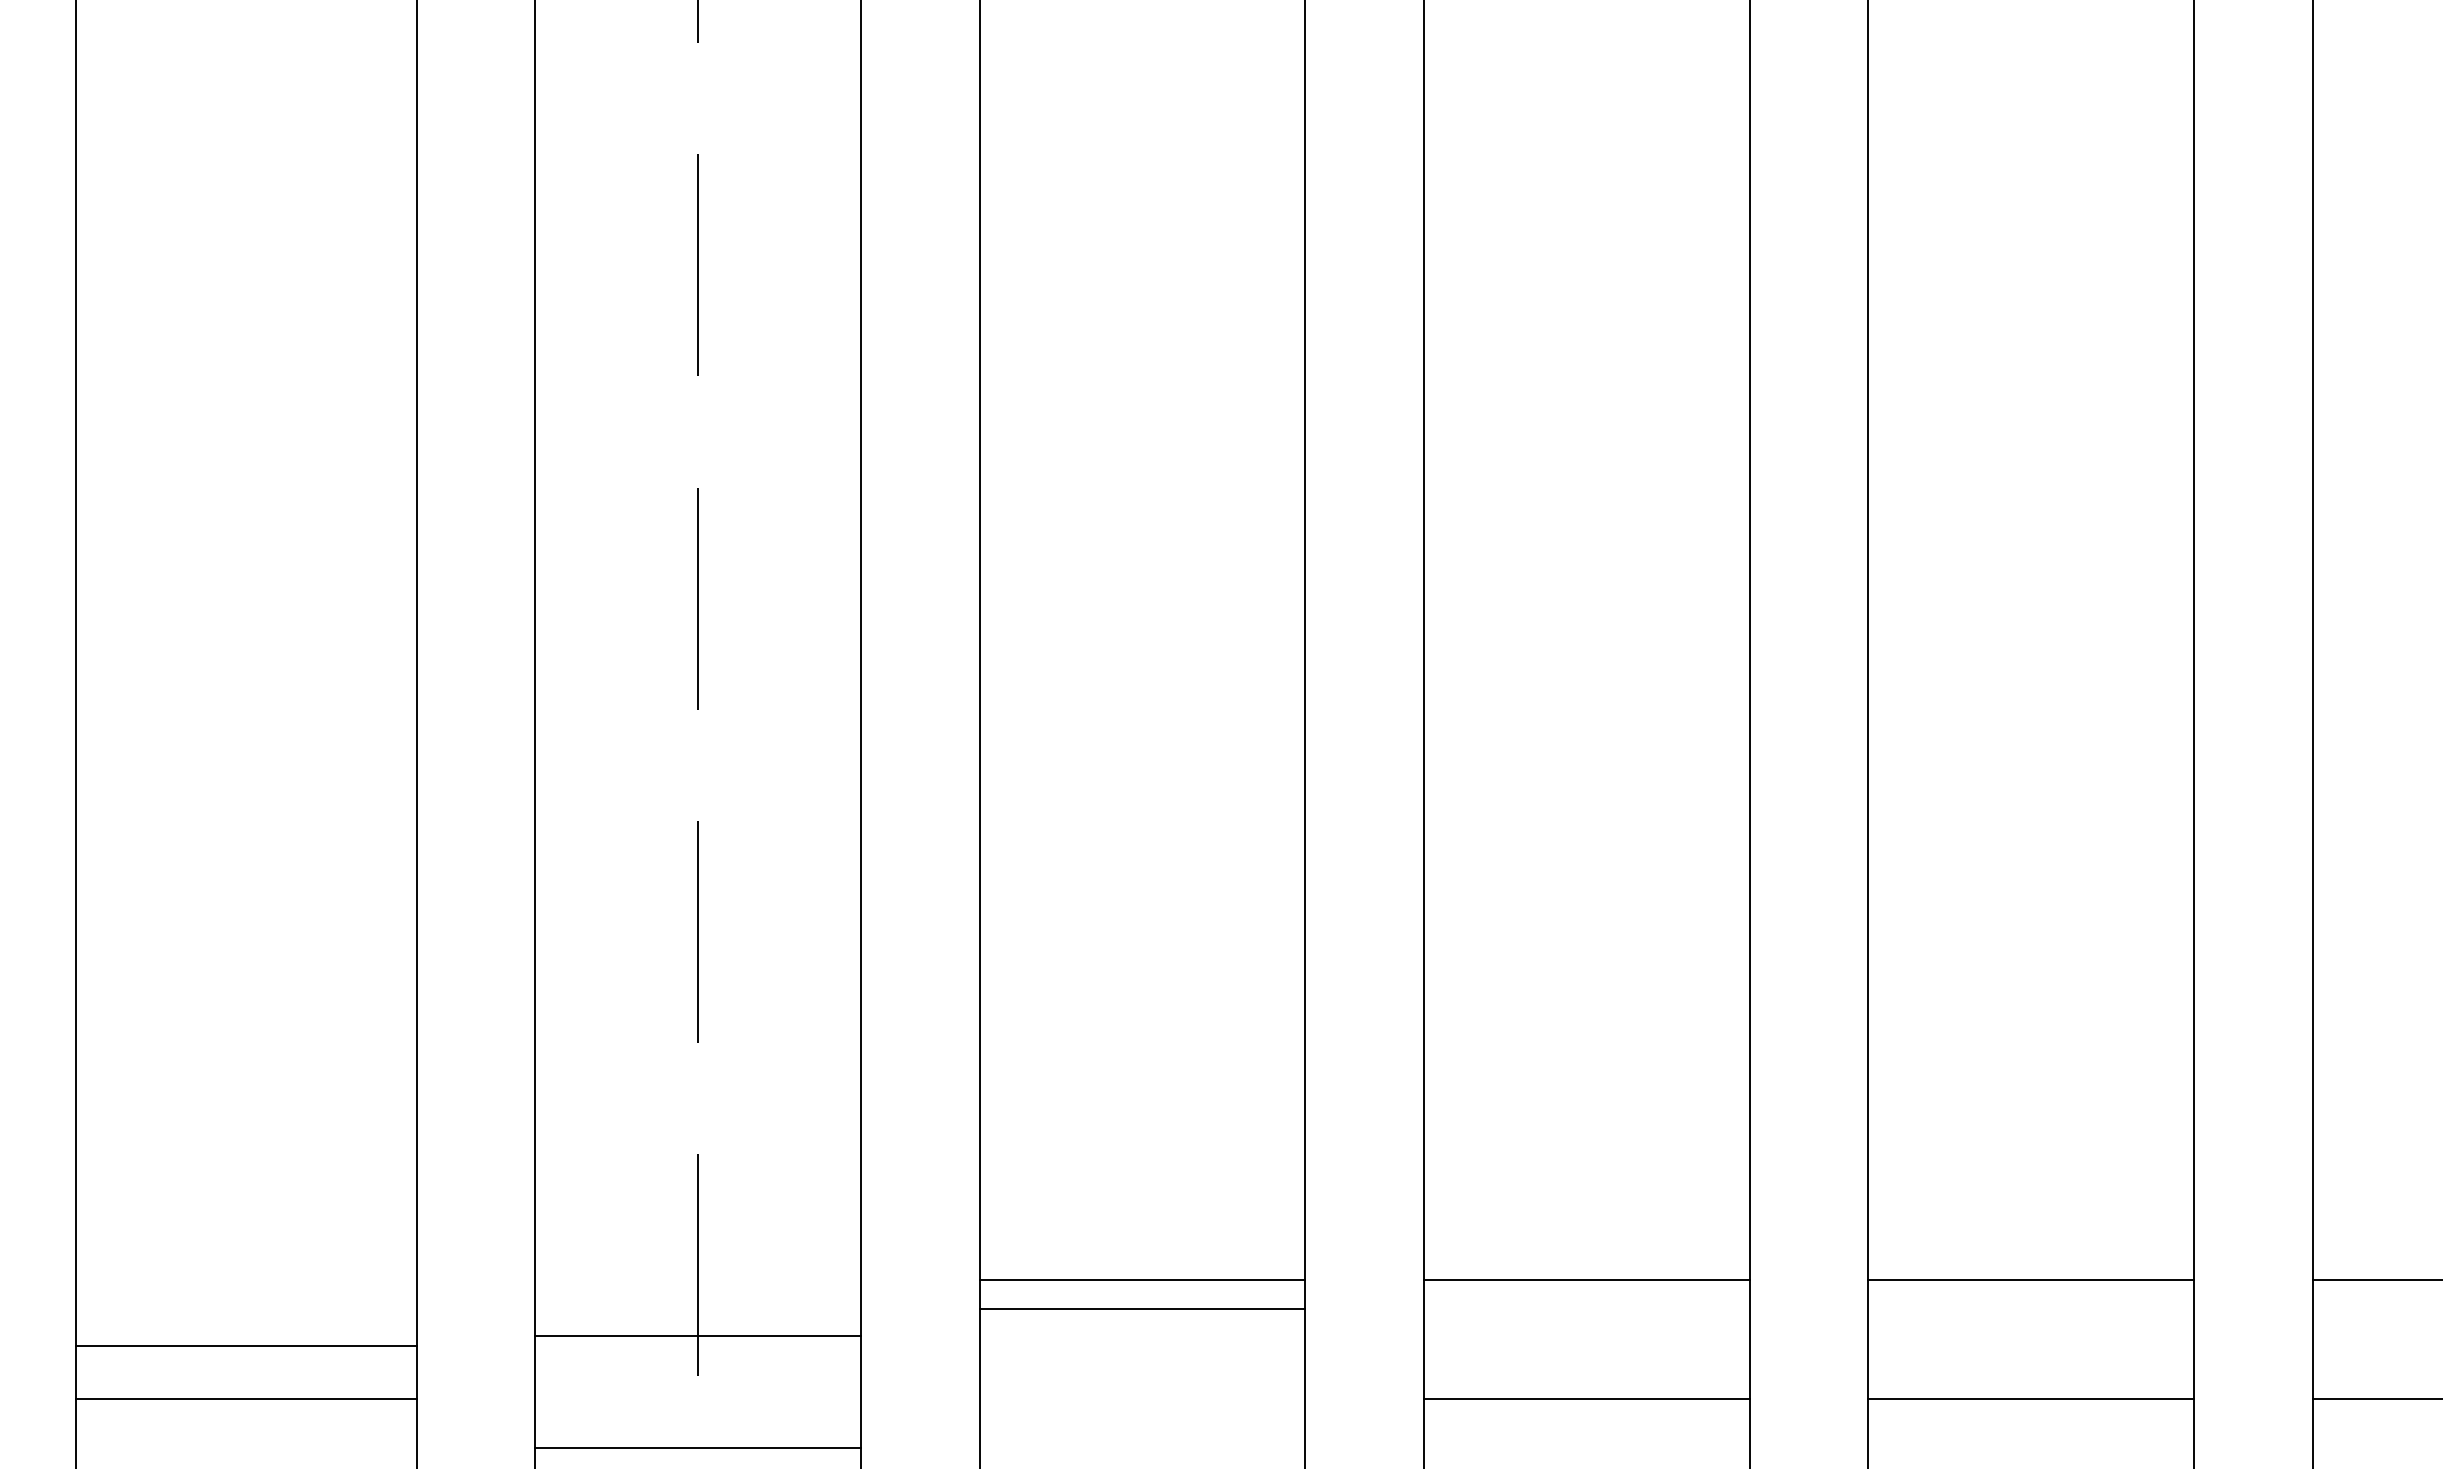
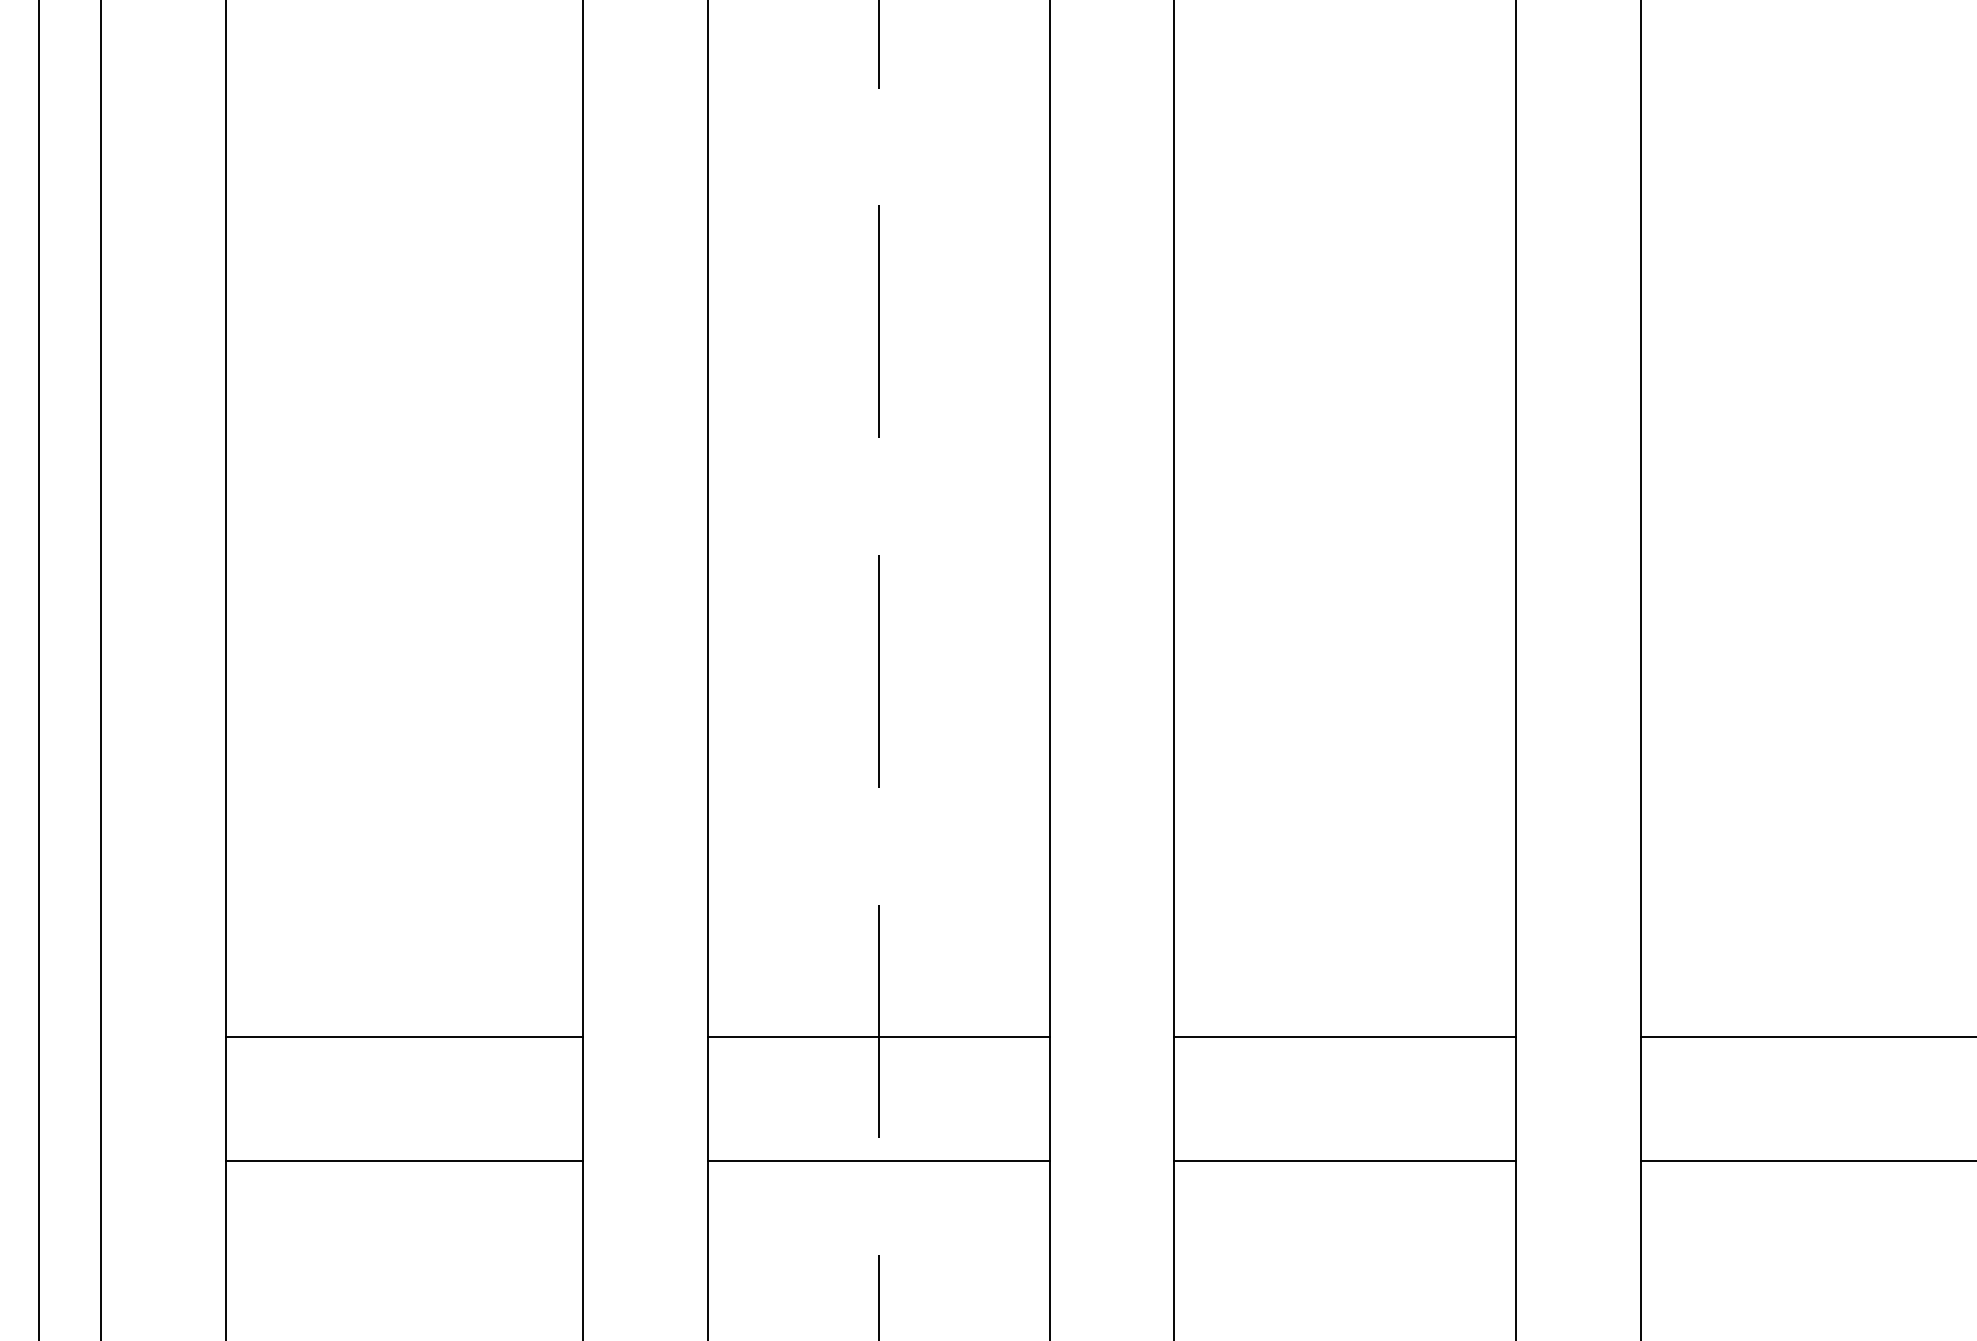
line: (1142, 1308) -> (1345, 1161), moved
line: (697, 1336) -> (878, 1037), moved
line: (245, 1346) -> (403, 1037), moved
line: (697, 1447) -> (878, 1161), moved

